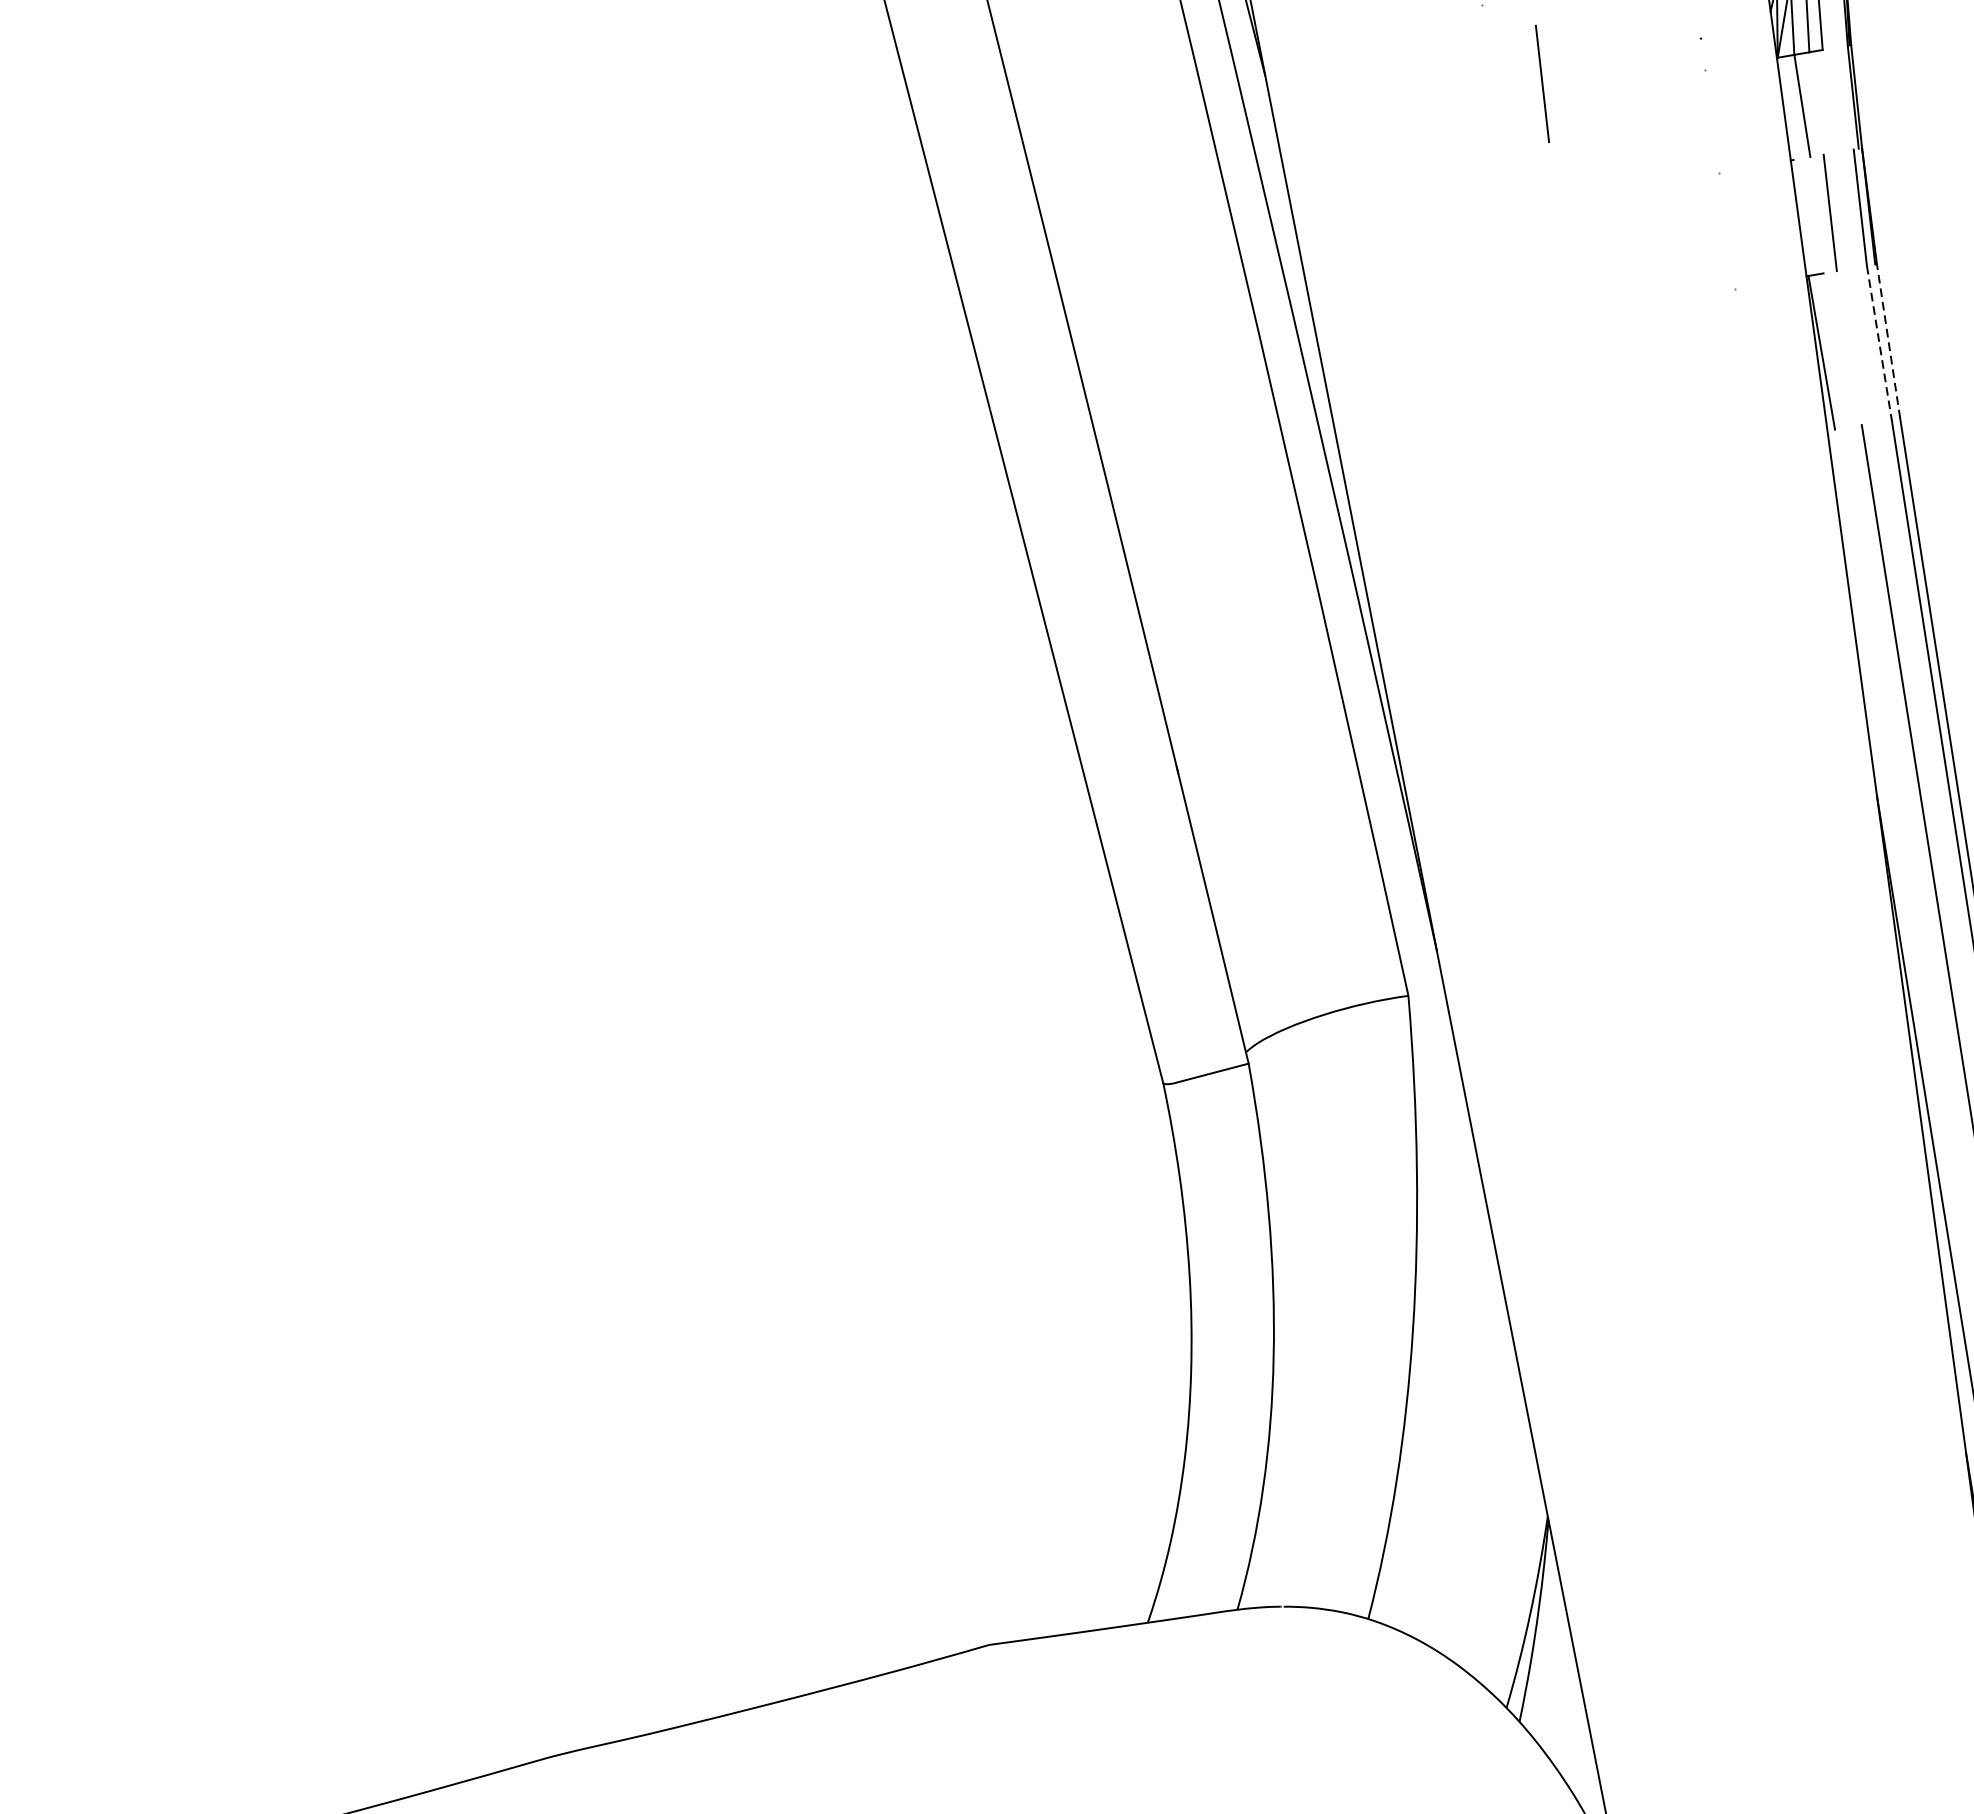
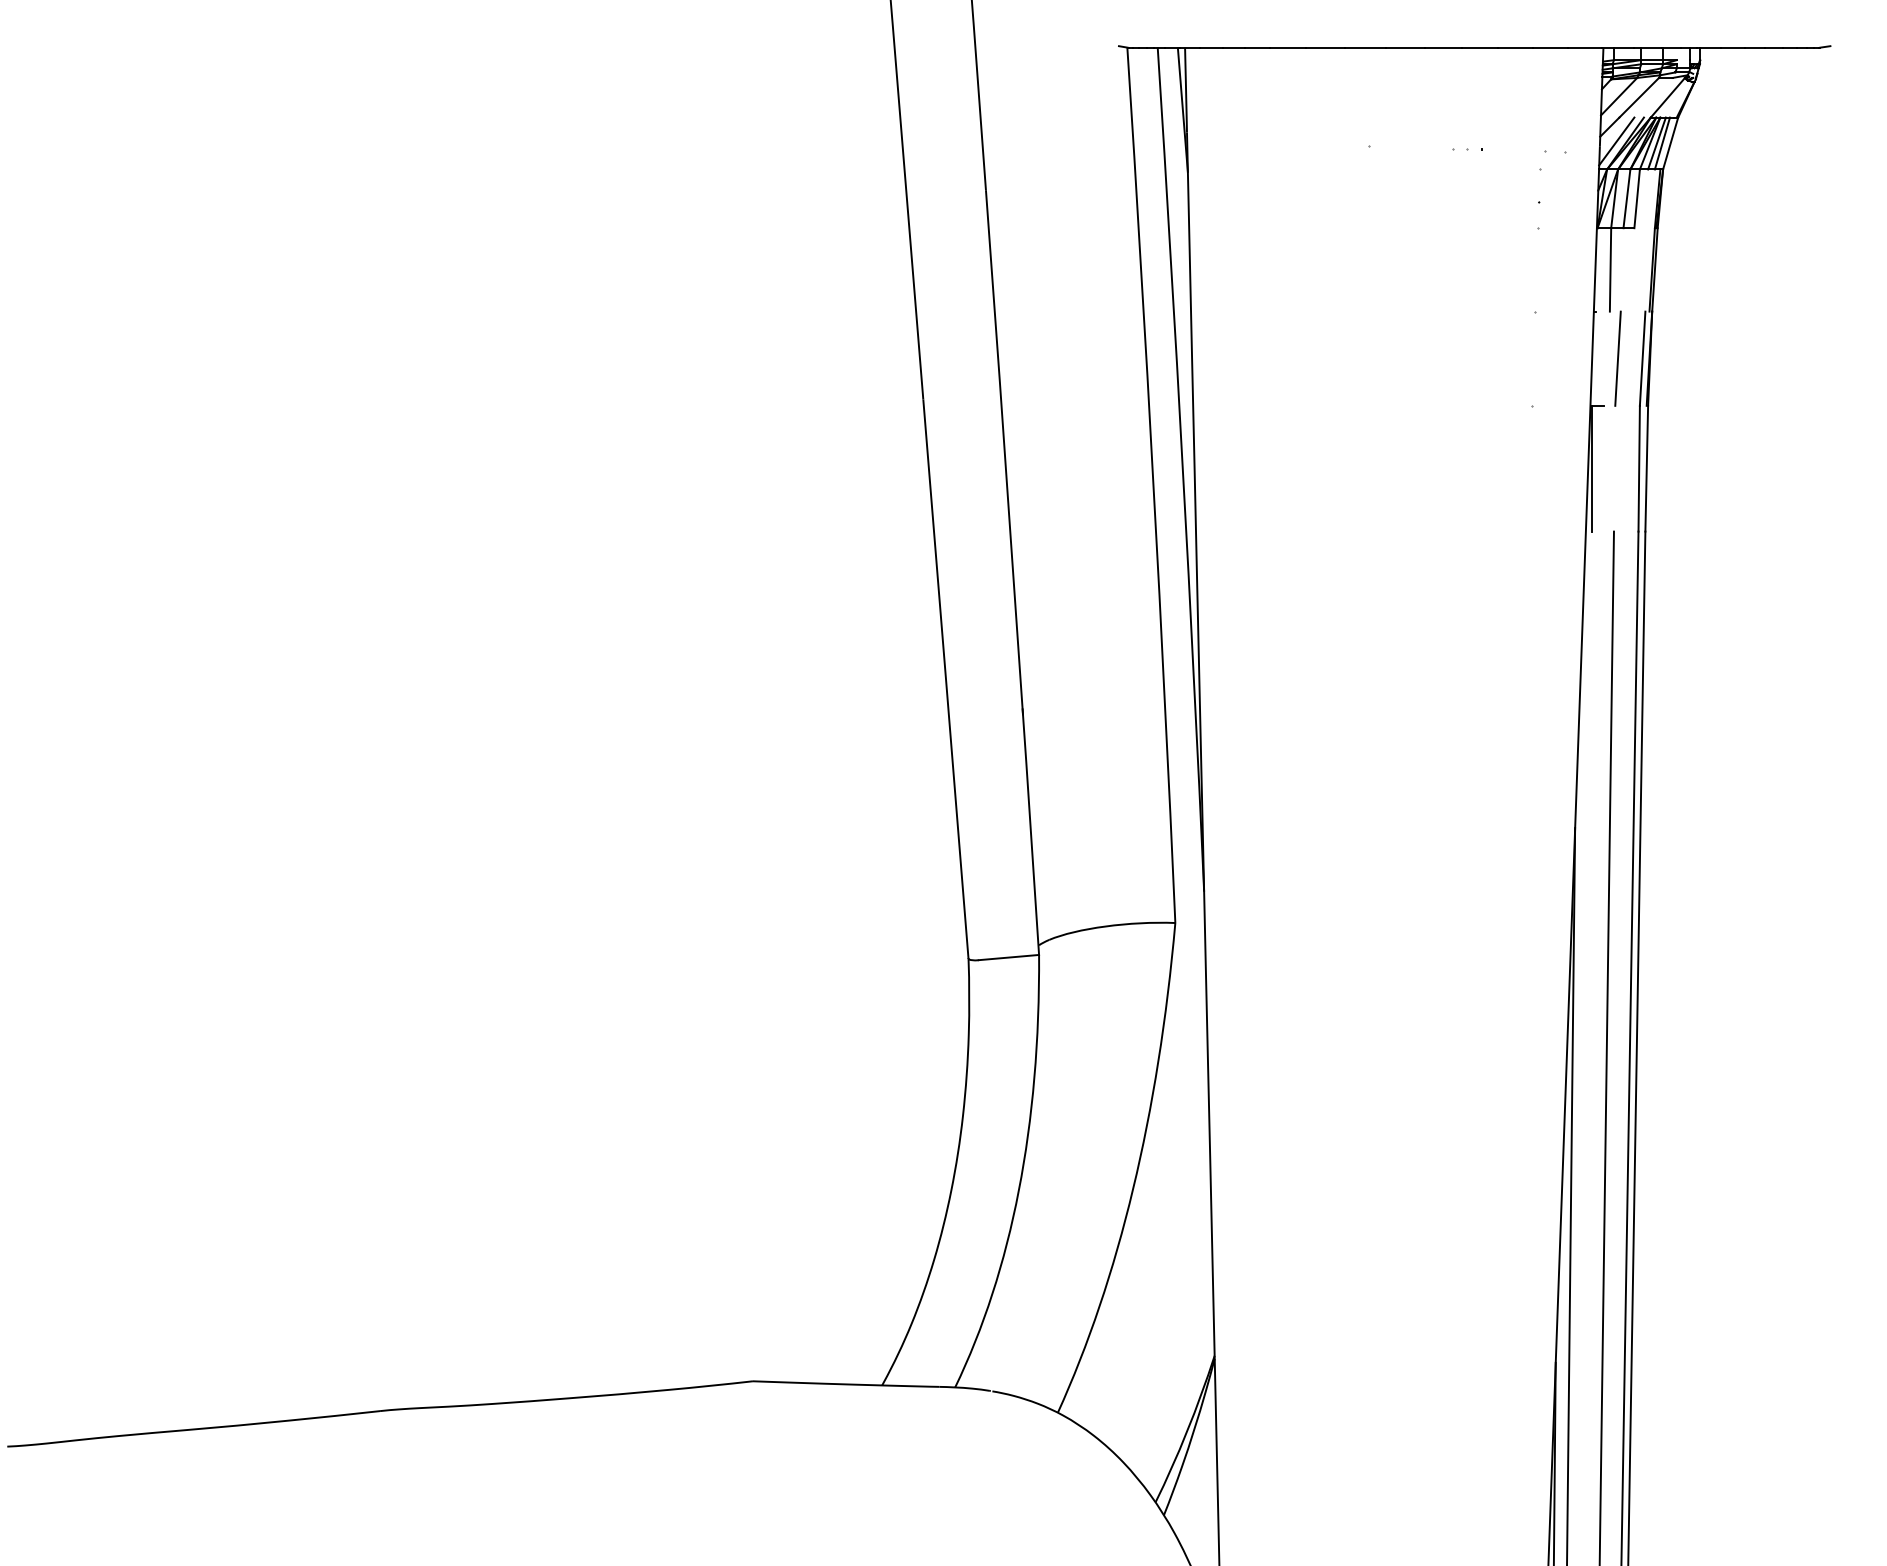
line: (1541, 83) -> (1406, 216), removed
line: (1888, 341) -> (1646, 468), dashed -> solid
line: (1879, 342) -> (1639, 468), dashed -> solid

